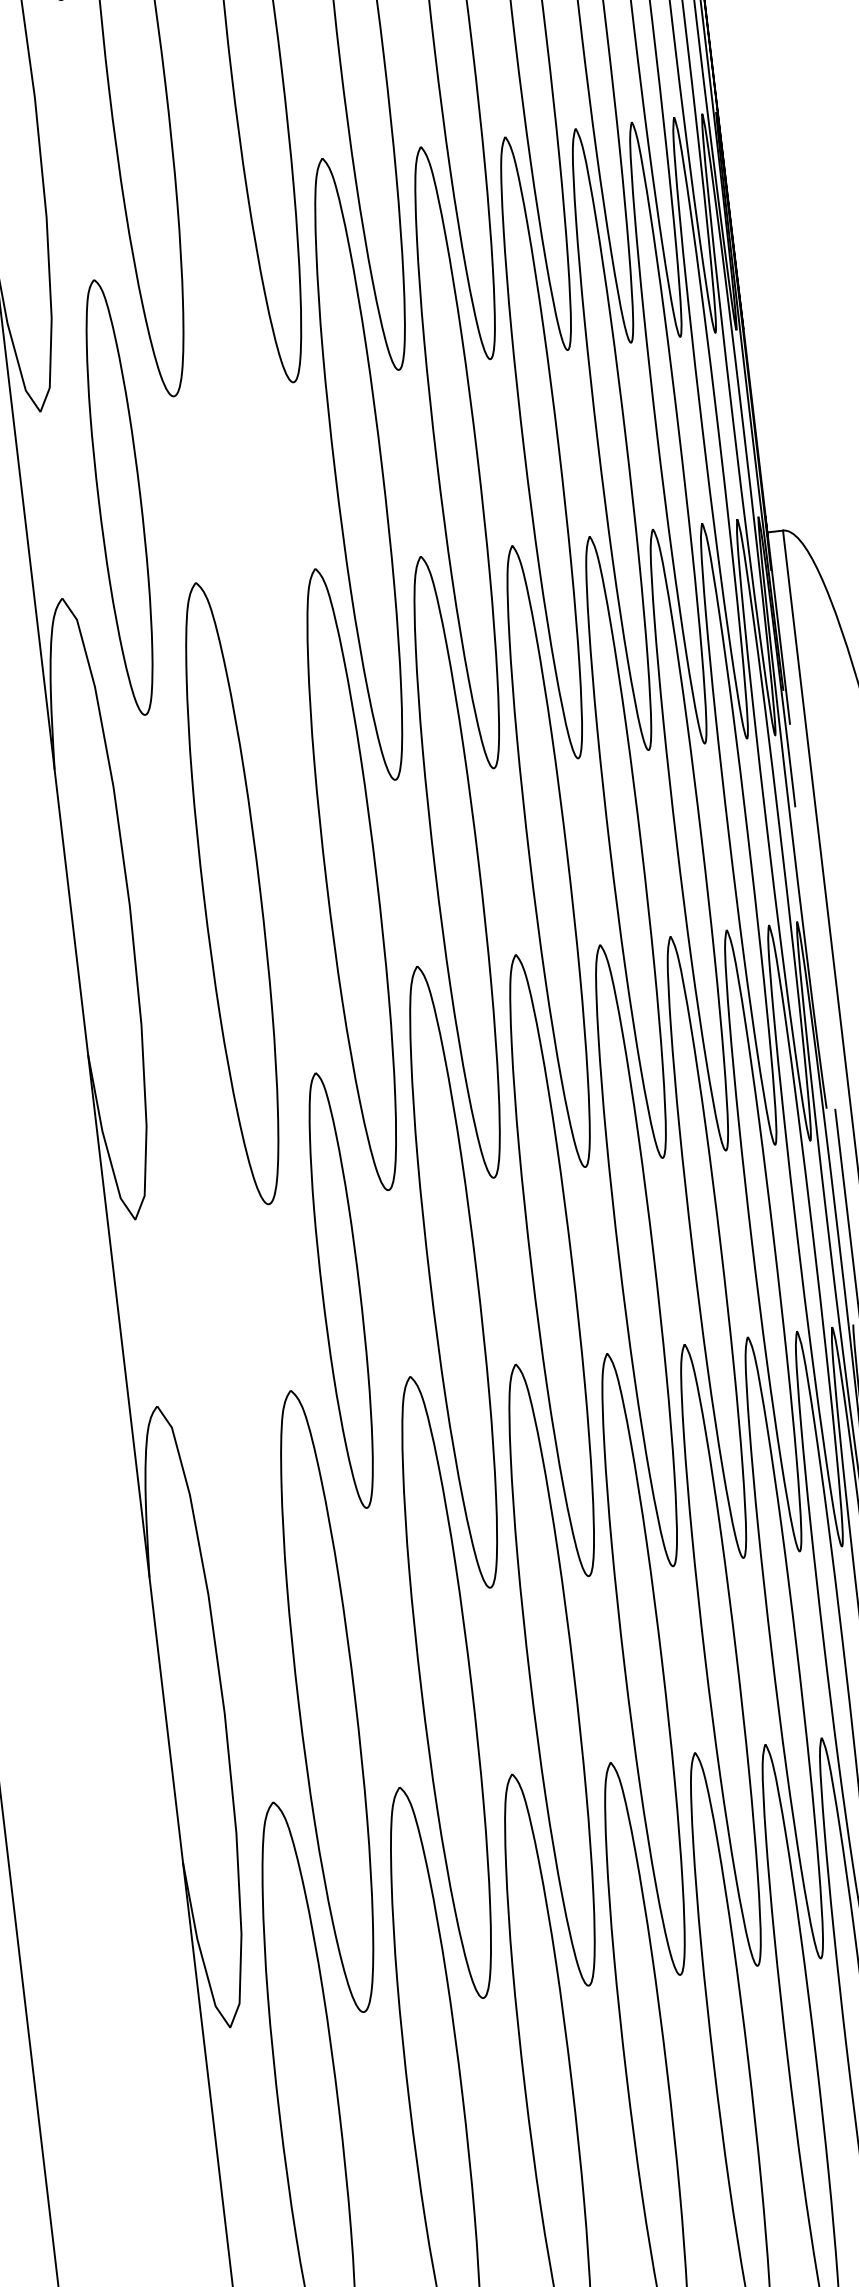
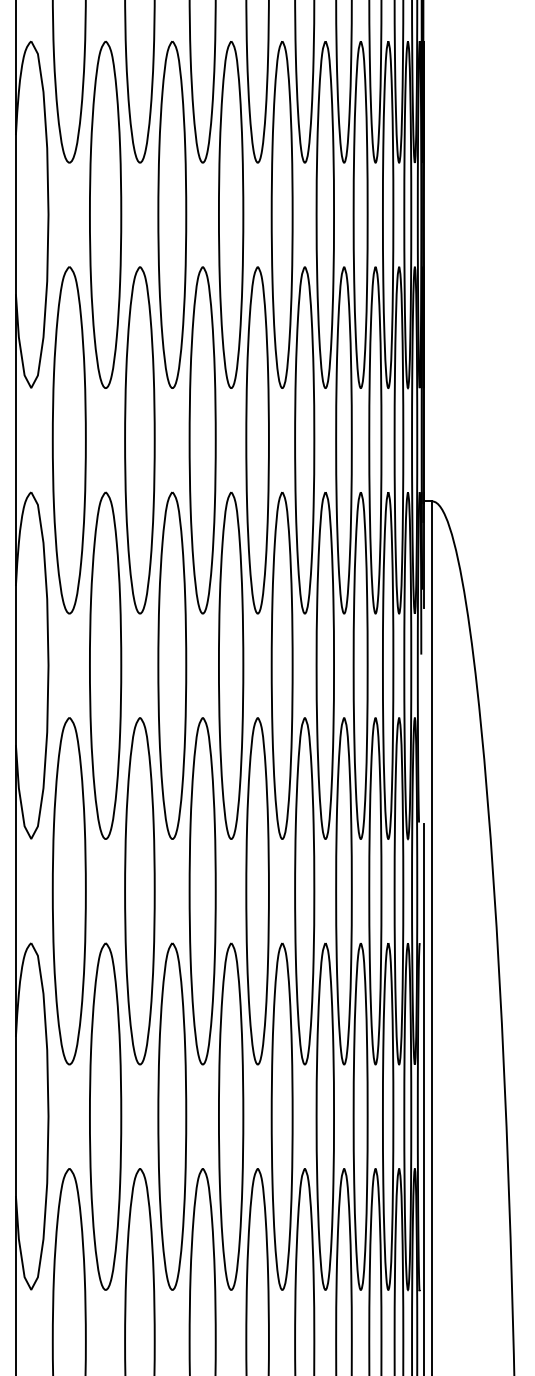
part: (245, 483) -> (139, 440), added
part: (118, 498) -> (68, 440), size x1.43
part: (340, 1291) -> (139, 891), size x1.43
part: (213, 1306) -> (68, 891), added

